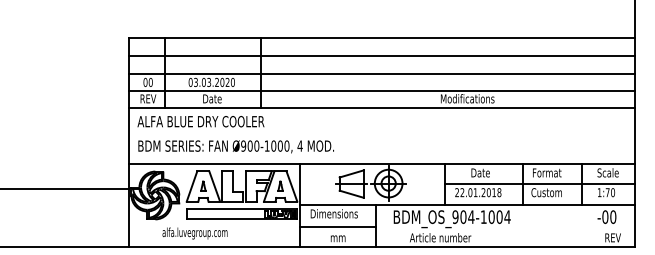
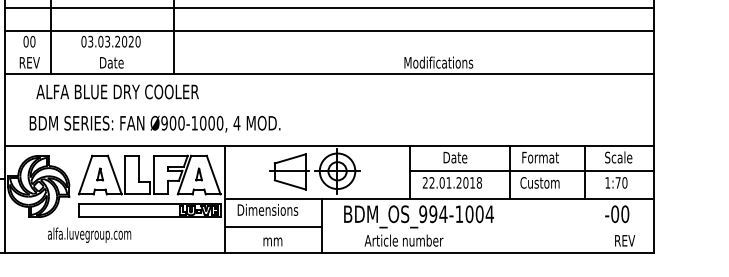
line: (382, 90) -> (329, 52), removed
text: (200, 121) -> (117, 91), moved
text: (235, 146) -> (154, 123), moved
text: (463, 216) -> (433, 213), BDM_OS_904-1004 -> BDM_OS_994-1004

